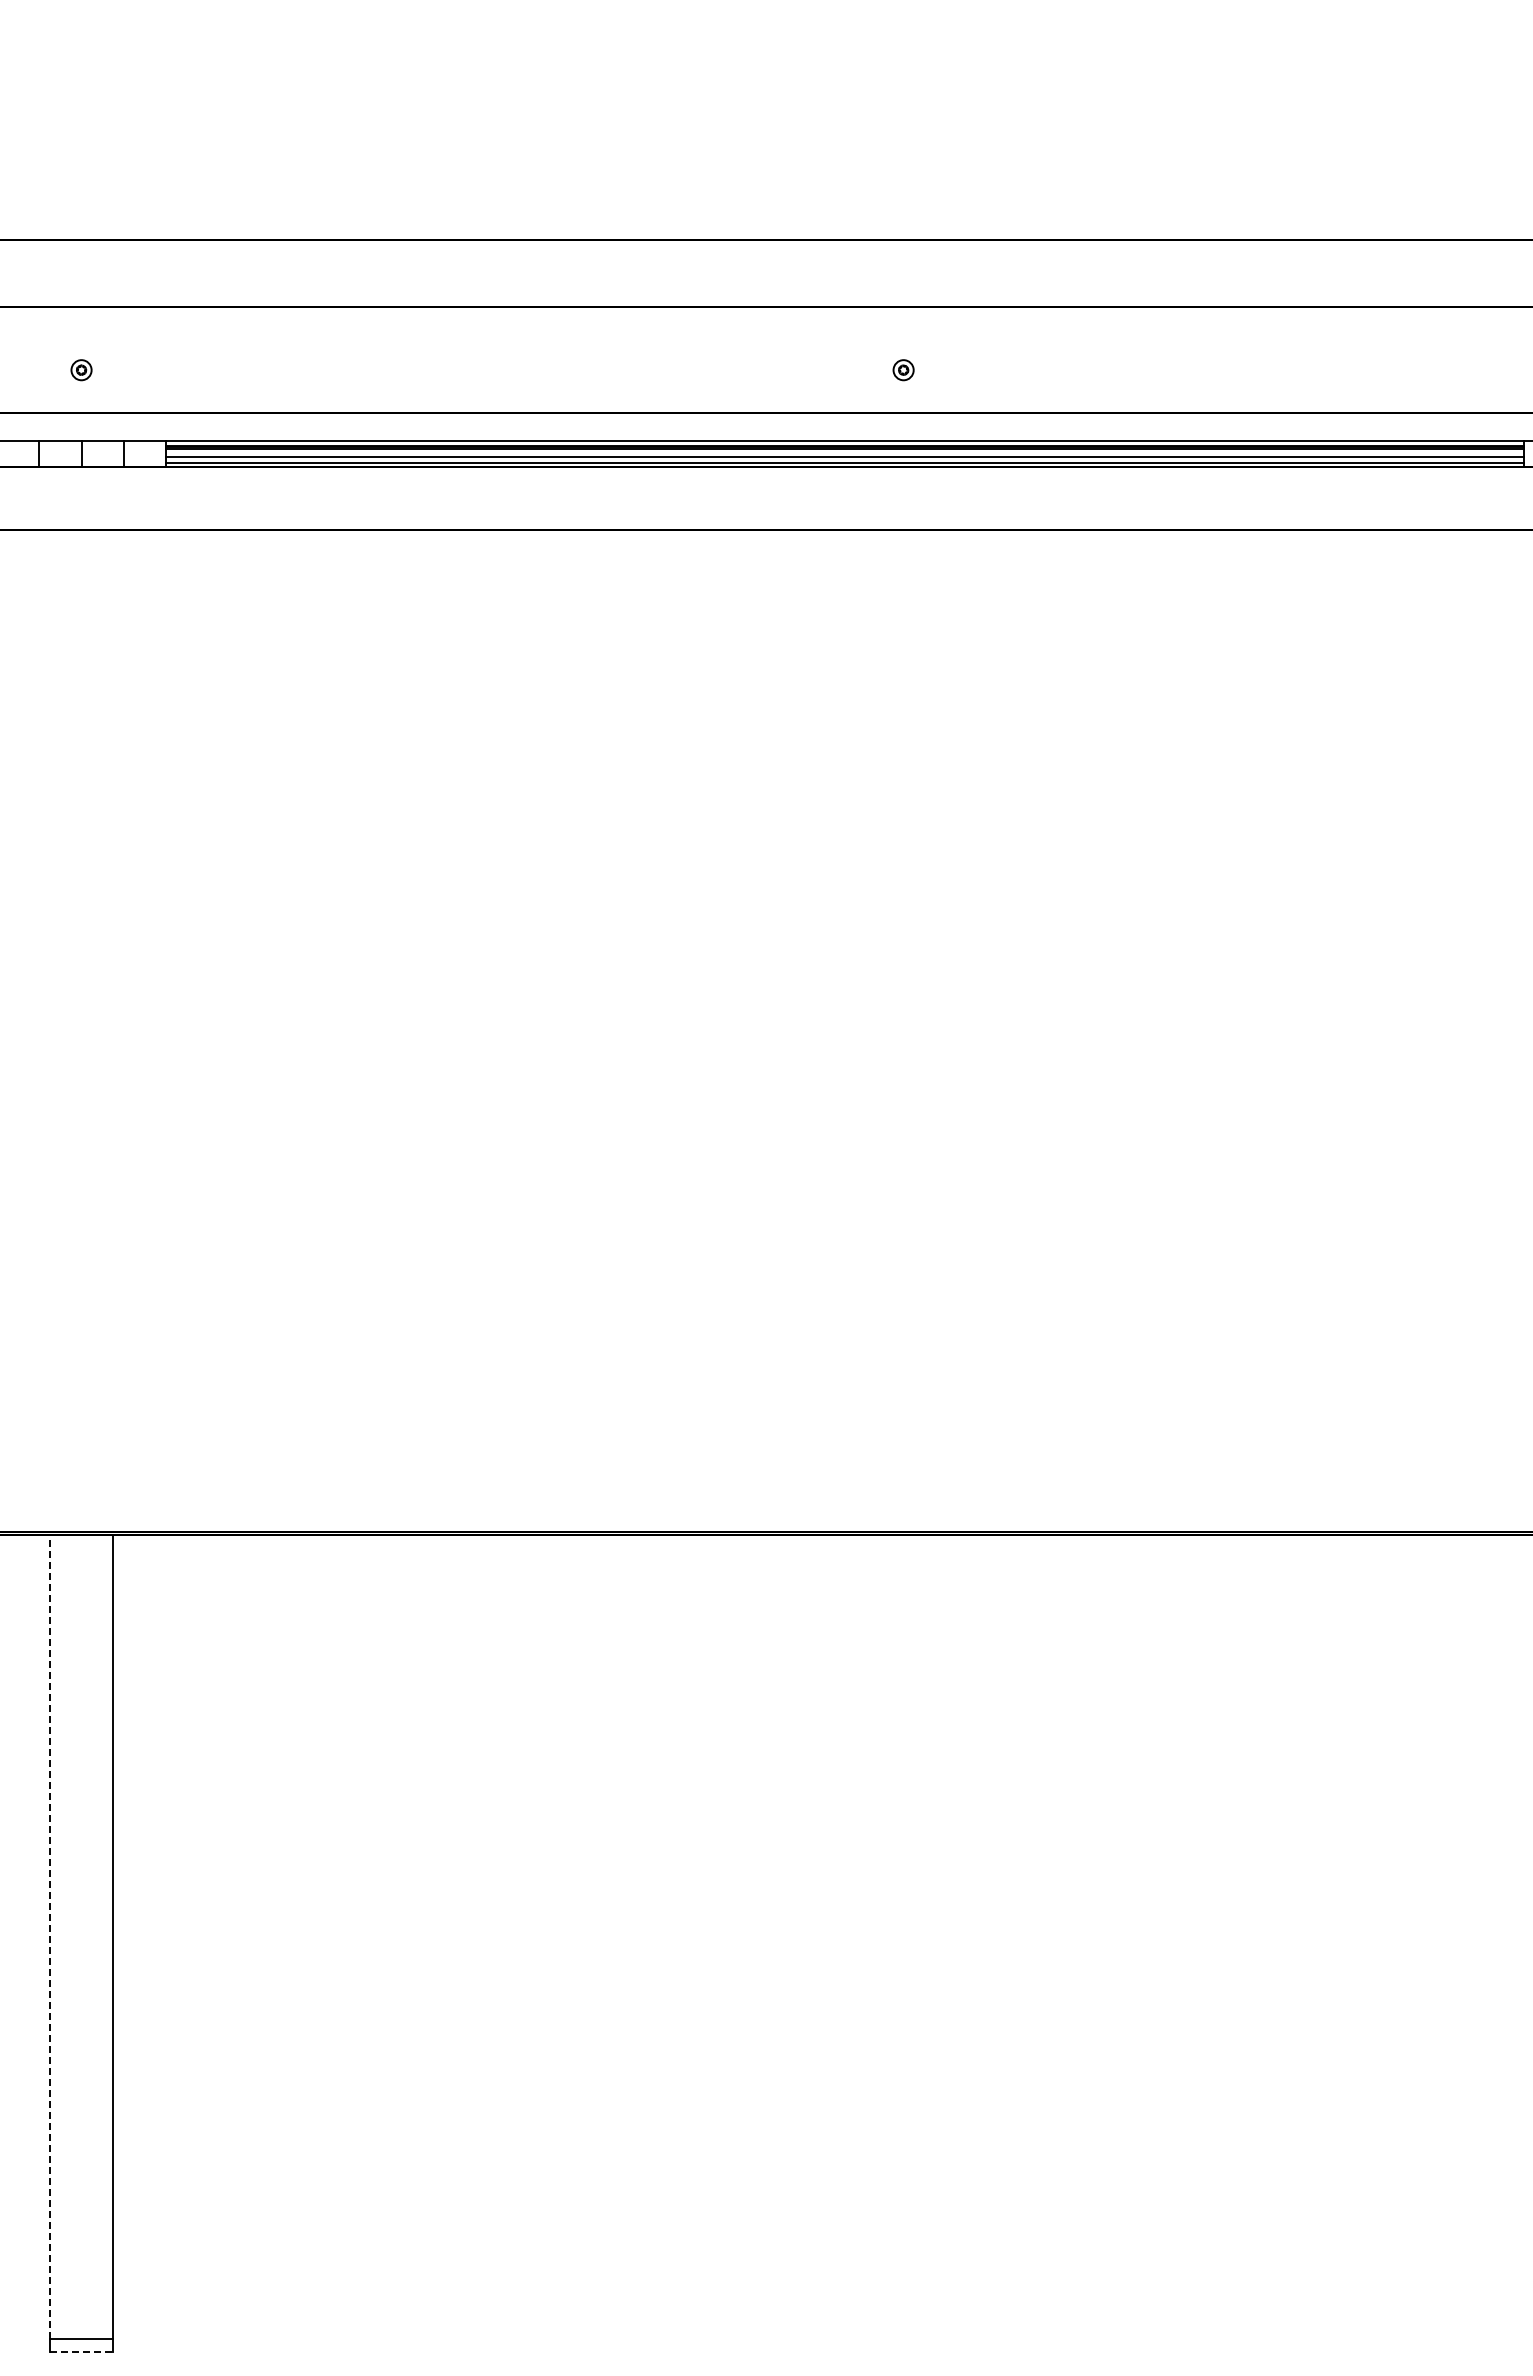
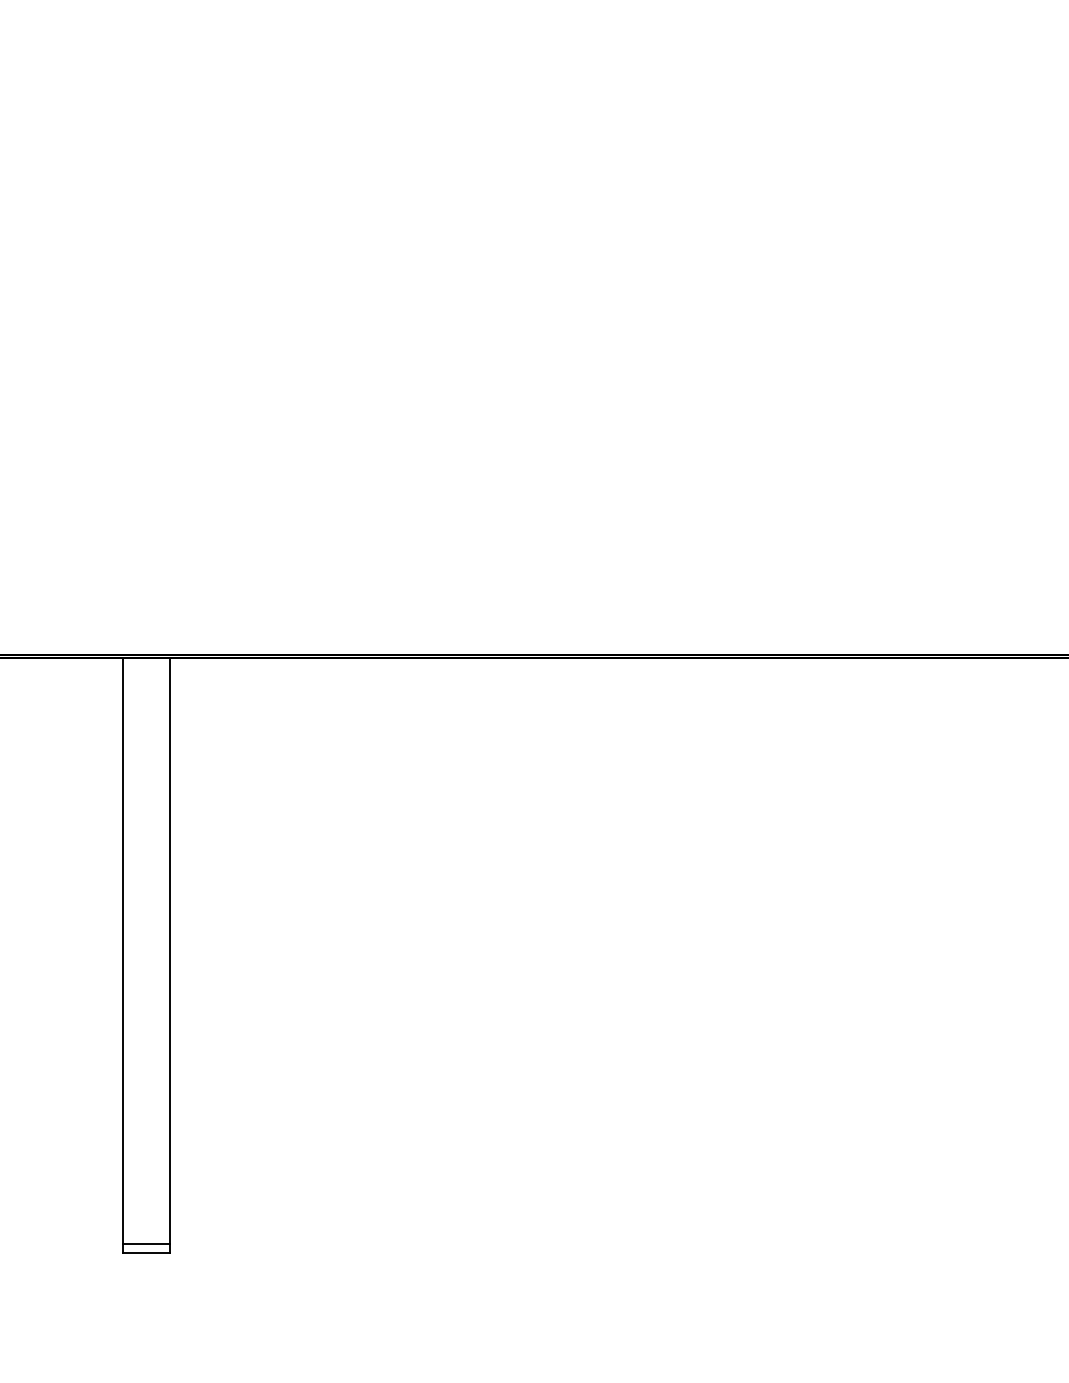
line: (49, 1936) -> (123, 950), dashed -> solid
line: (81, 2351) -> (146, 1253), dashed -> solid

